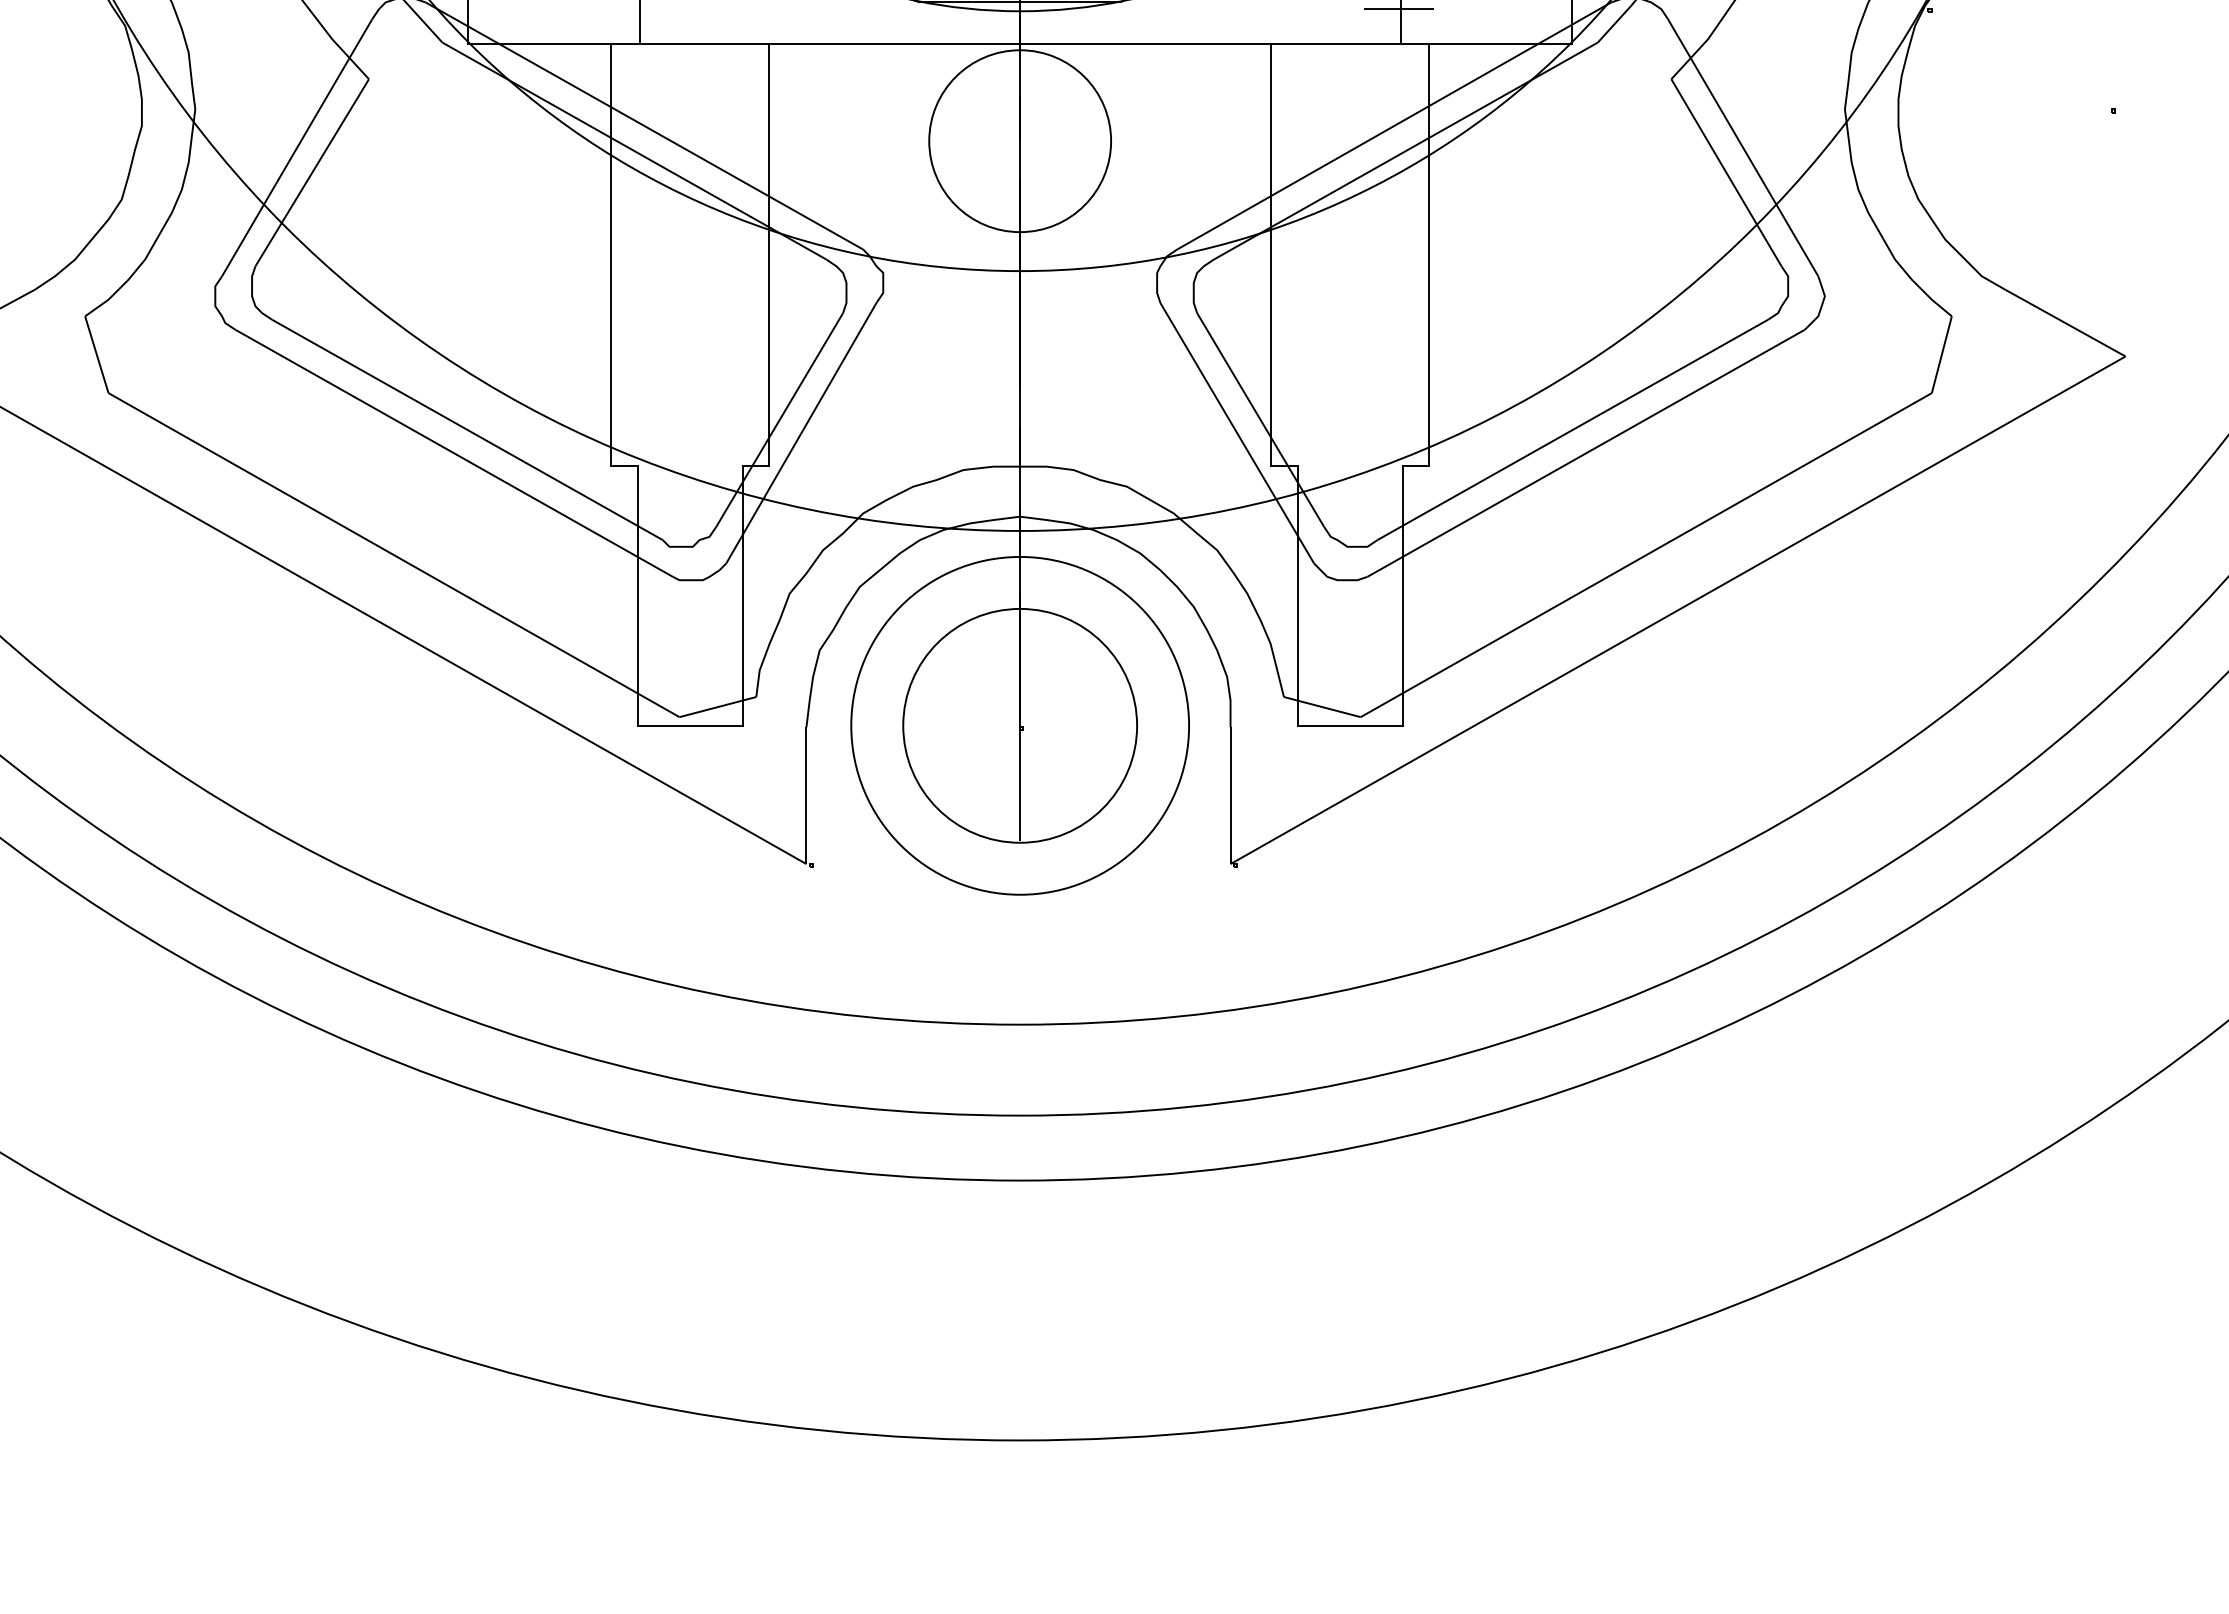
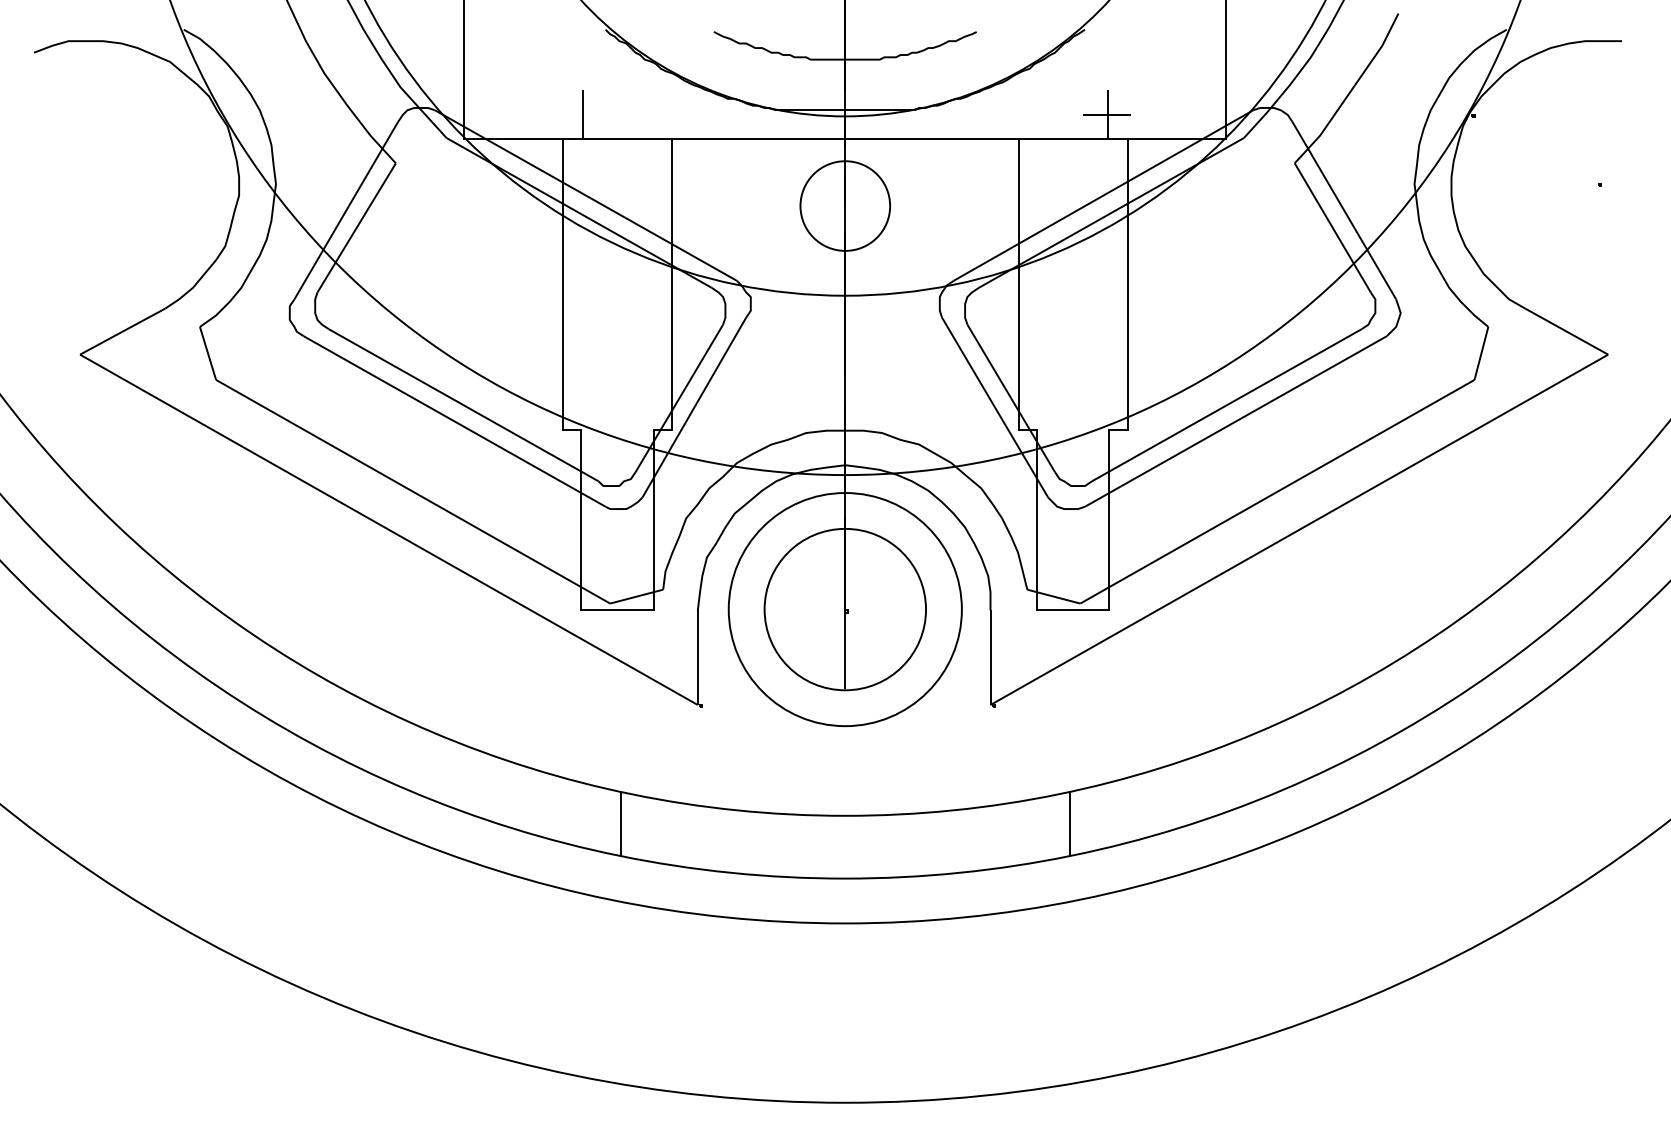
circle: (1020, 140) -> (845, 205), size x0.71
line: (695, 1035) -> (621, 823), added
line: (1345, 1035) -> (1069, 823), added

